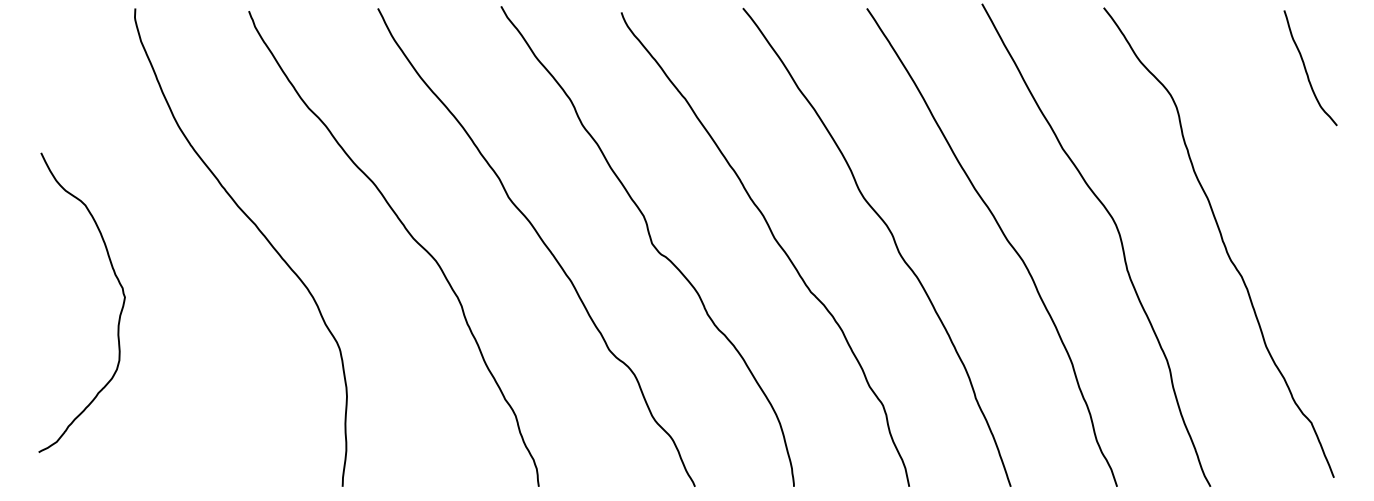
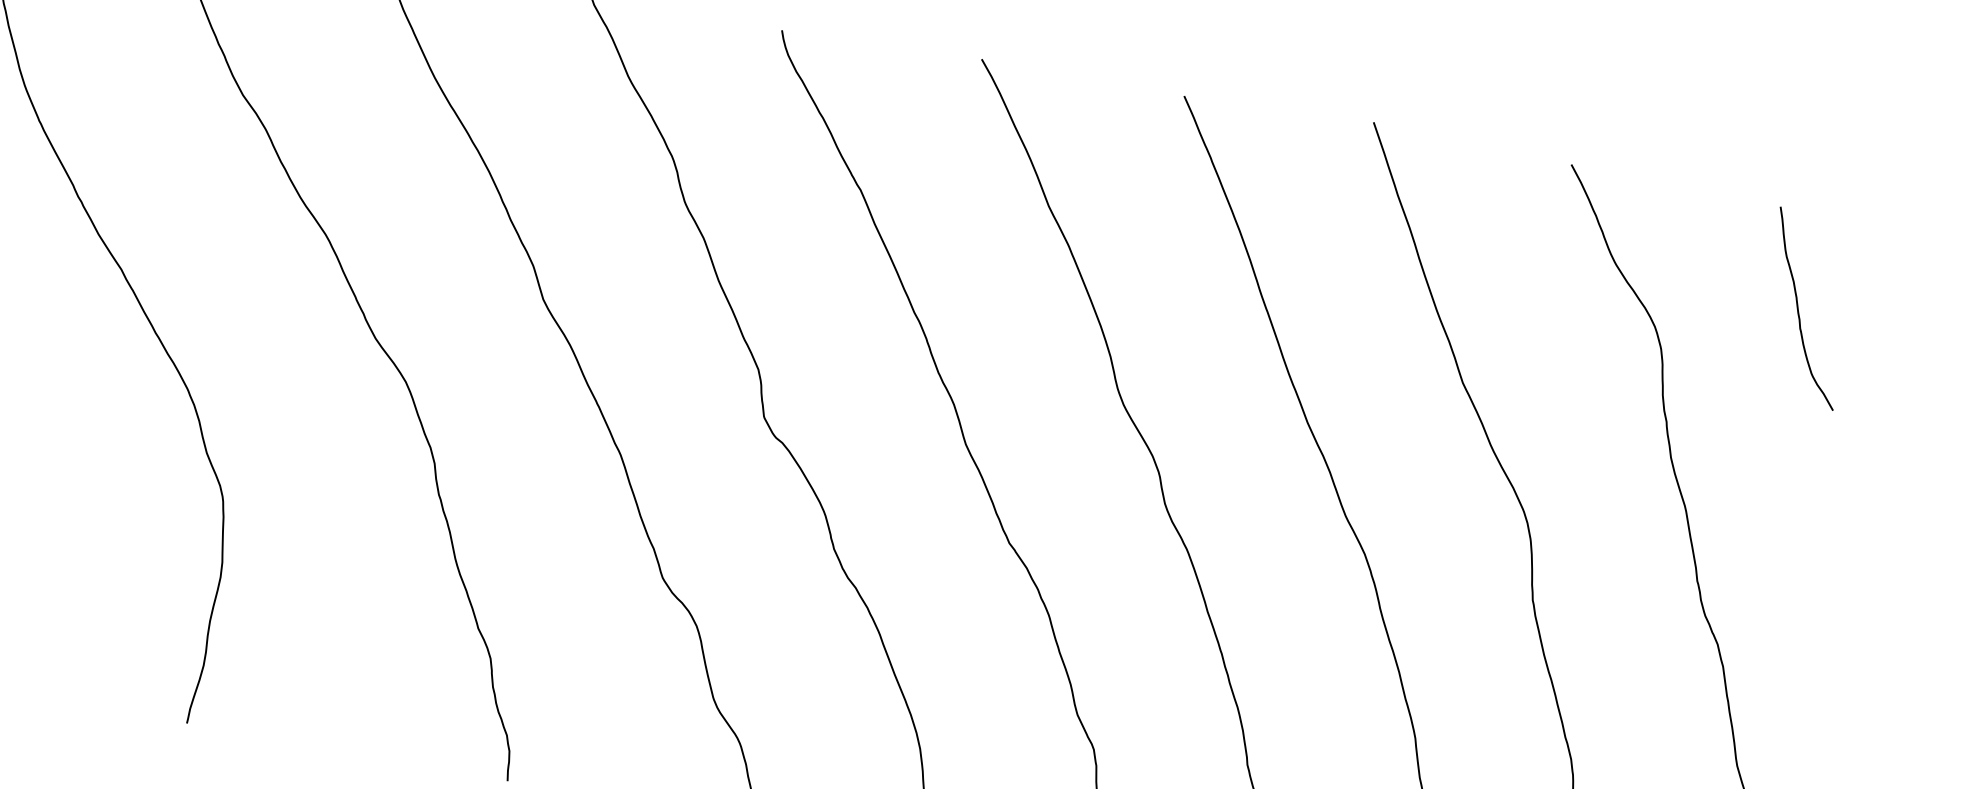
curve: (1306, 68) -> (1799, 308), moved

